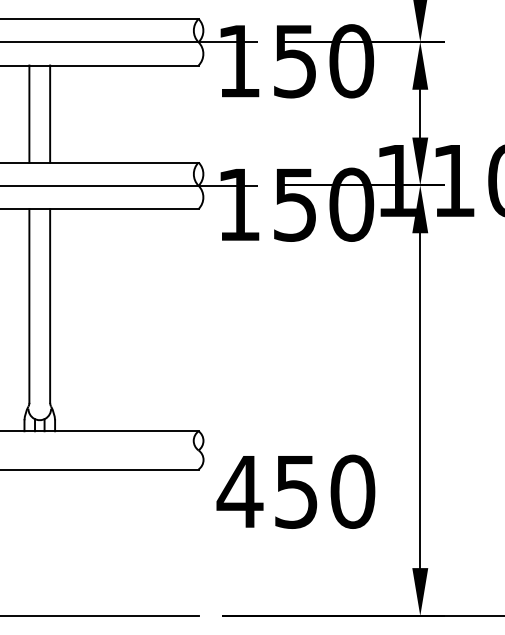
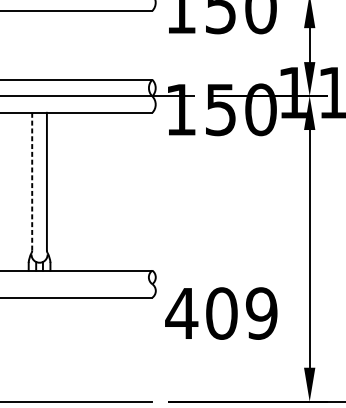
line: (29, 113) -> (32, 45), removed
line: (50, 113) -> (47, 45), removed
line: (29, 305) -> (32, 181), solid -> dashed
text: (324, 491) -> (241, 313), 450 -> 409

